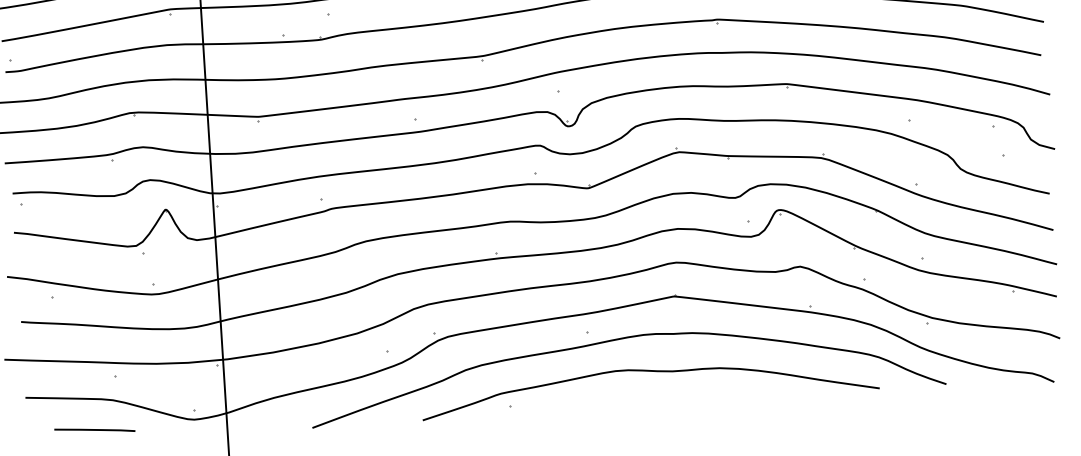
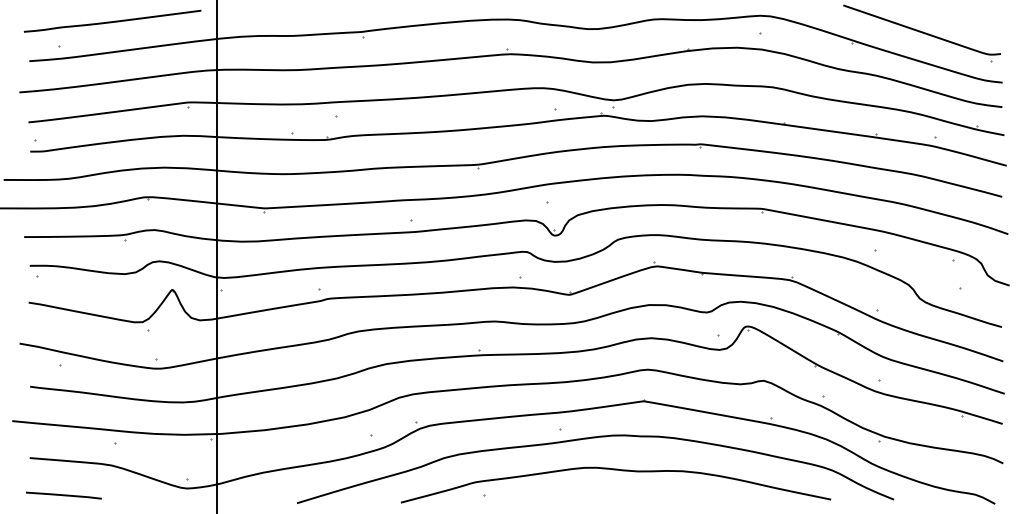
line: (94, 430) -> (63, 495), moved

